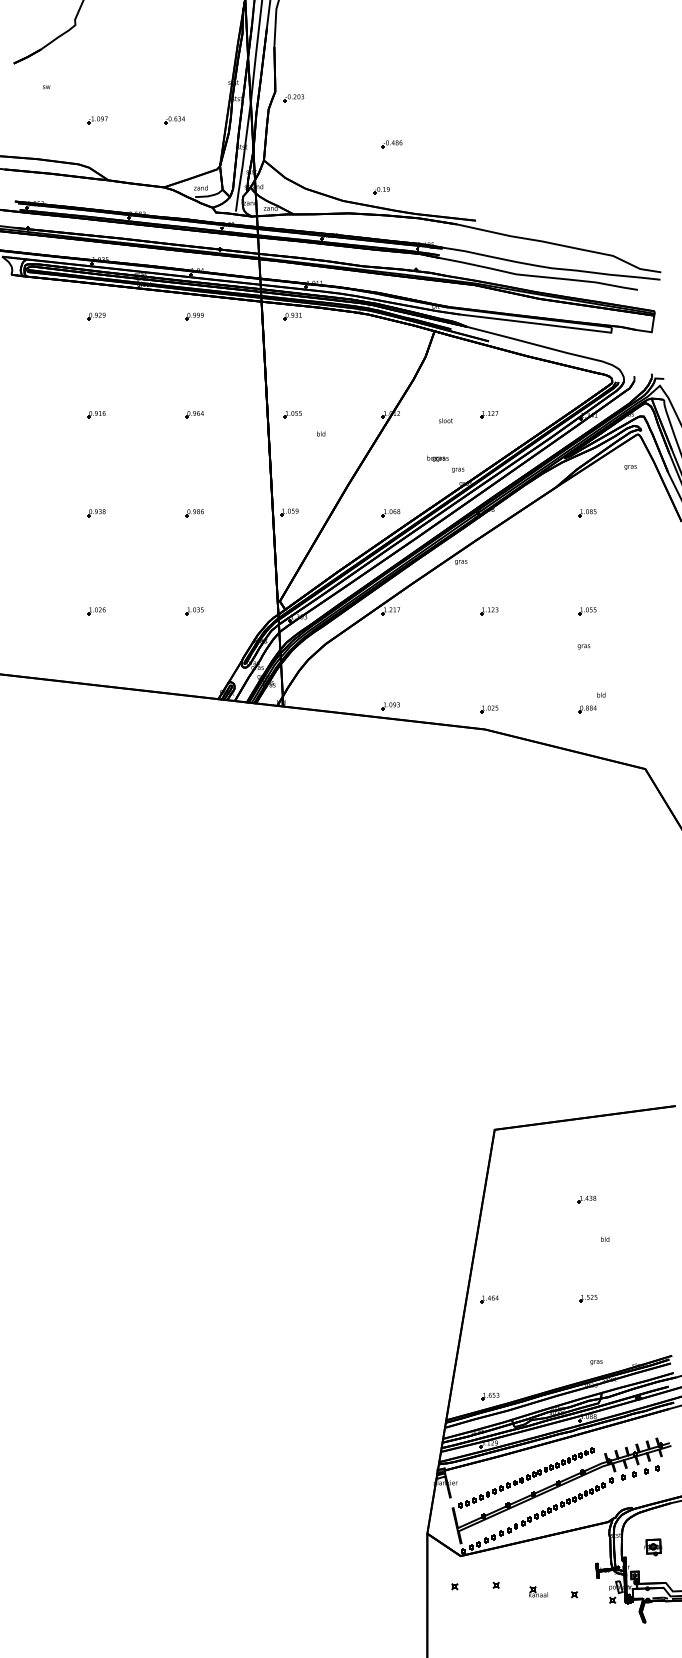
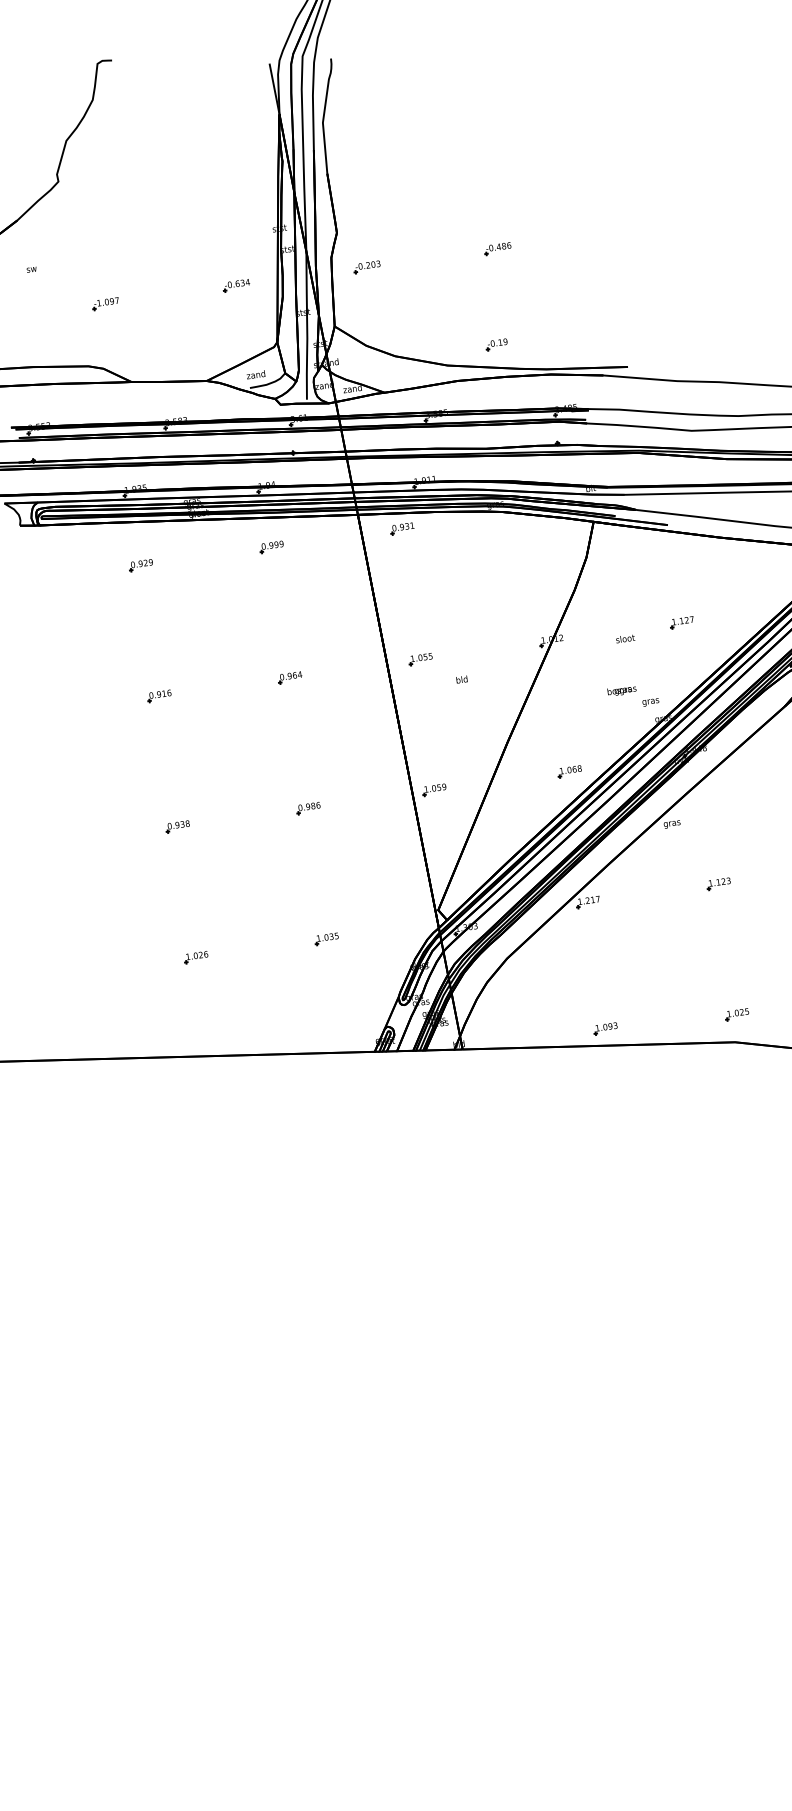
part: (293, 98) -> (366, 267), moved
part: (174, 120) -> (236, 286), moved
part: (391, 144) -> (496, 249), moved

